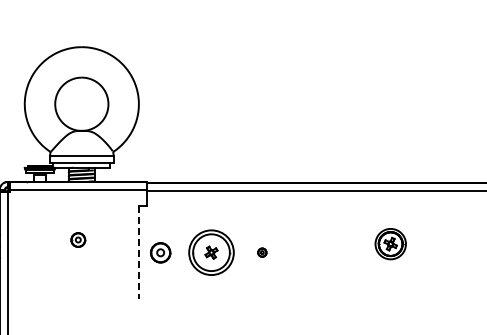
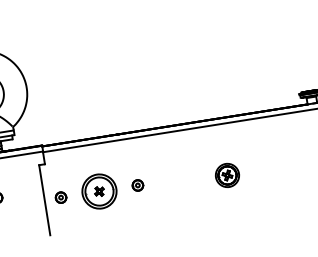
part: (390, 244) -> (227, 175), moved
part: (160, 252) -> (60, 197), size x0.71
part: (262, 252) -> (138, 185), size x1.67
line: (139, 253) -> (45, 200), dashed -> solid

